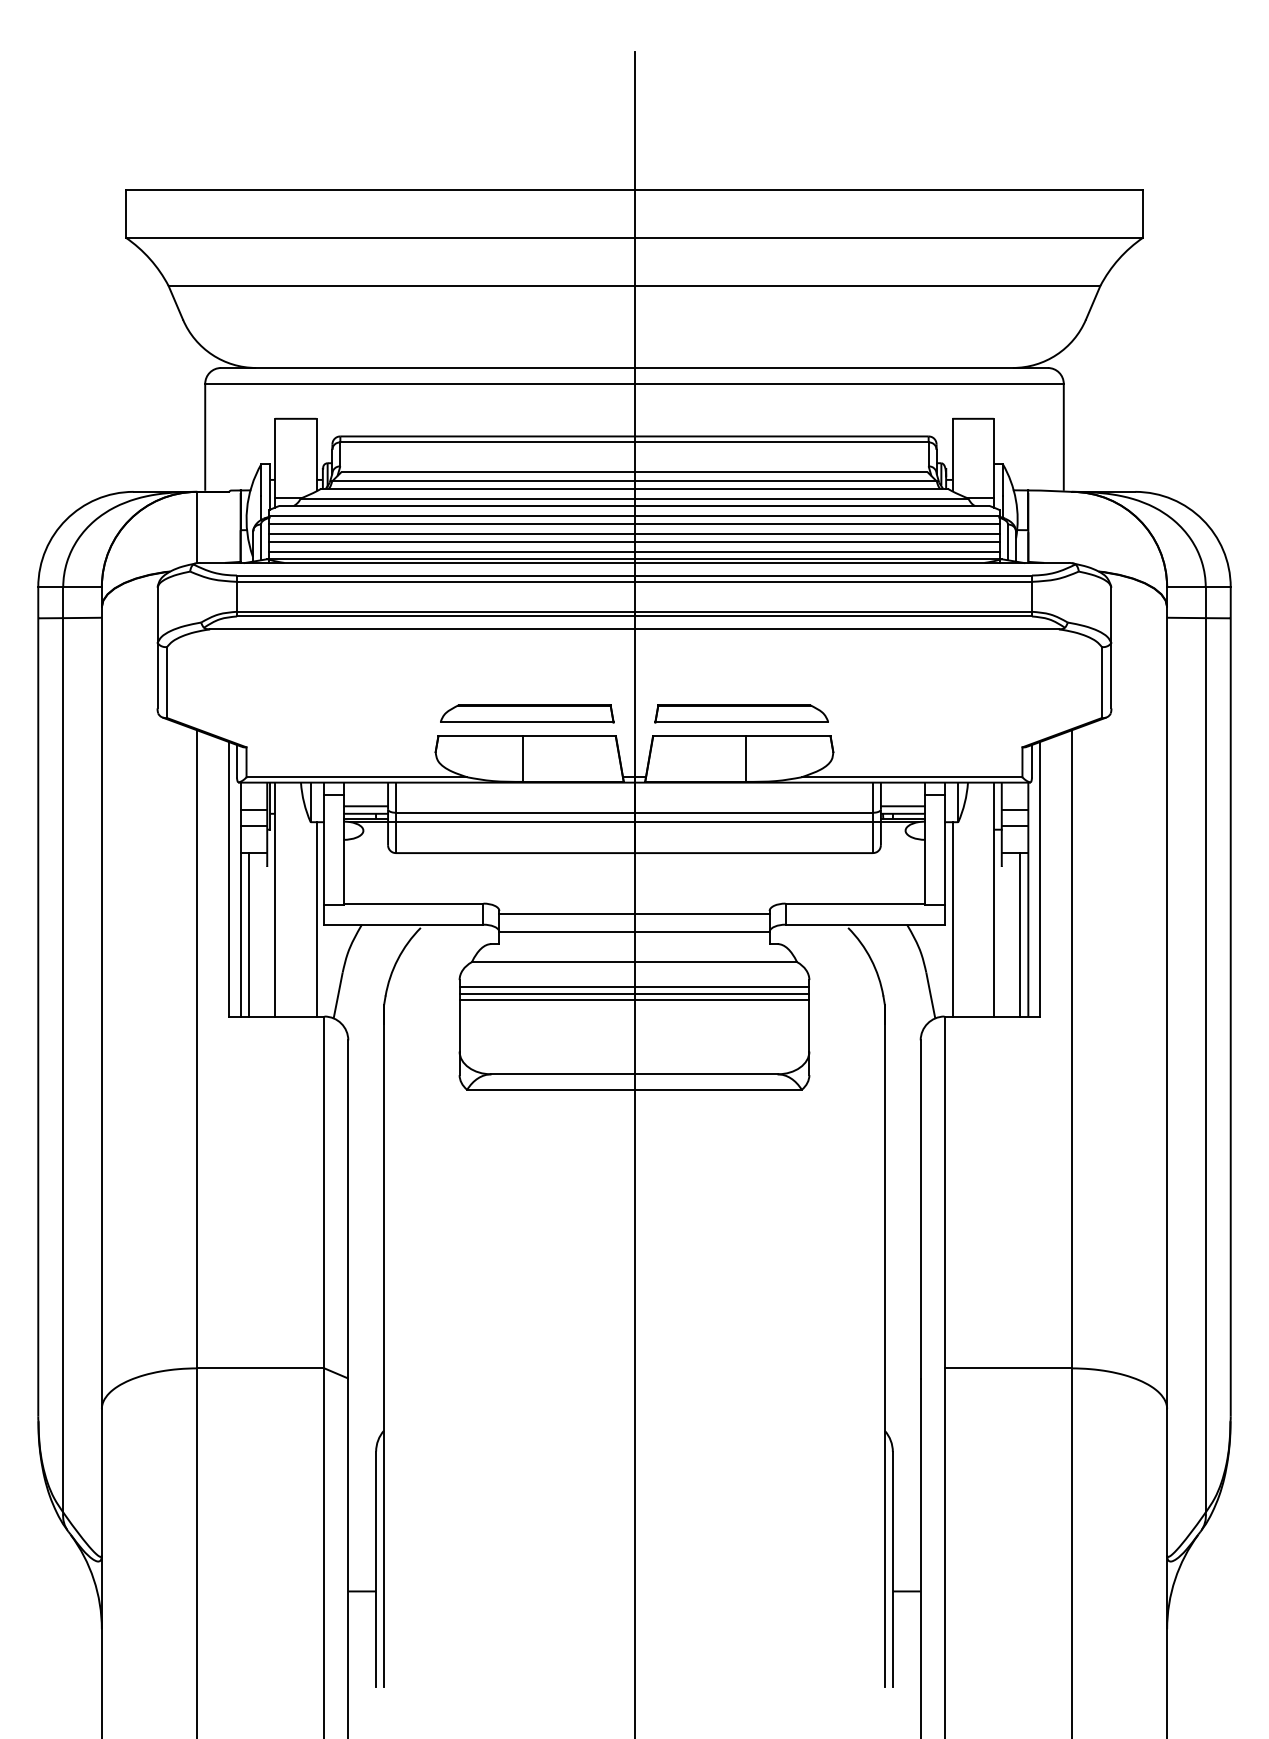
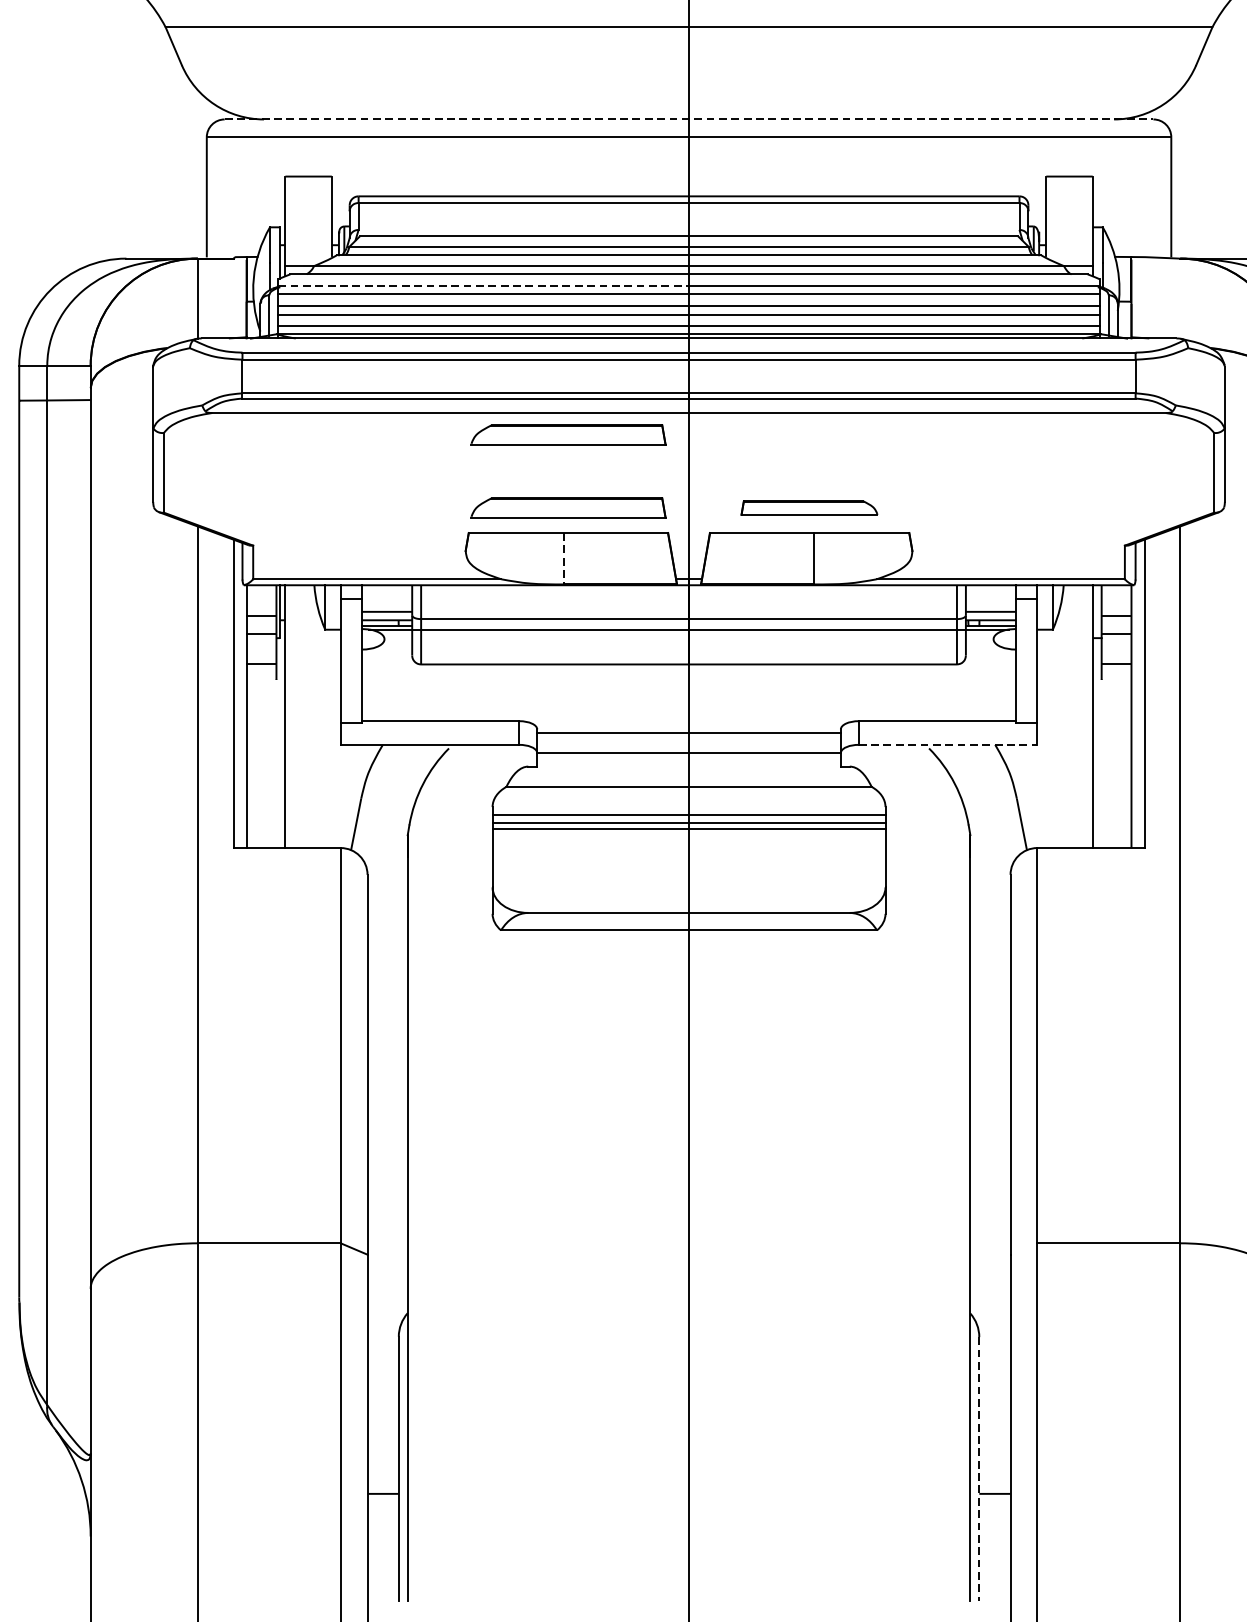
line: (635, 367) -> (690, 118), solid -> dashed
line: (451, 516) -> (483, 286), solid -> dashed
part: (527, 648) -> (568, 434), added
part: (741, 713) -> (809, 507), size x0.7
line: (523, 759) -> (564, 559), solid -> dashed
line: (316, 919) -> (331, 739), removed
line: (952, 919) -> (1046, 739), removed
line: (865, 924) -> (948, 744), solid -> dashed
line: (248, 934) -> (255, 755), removed
line: (1020, 934) -> (1122, 755), removed
line: (892, 1569) -> (978, 1469), solid -> dashed

